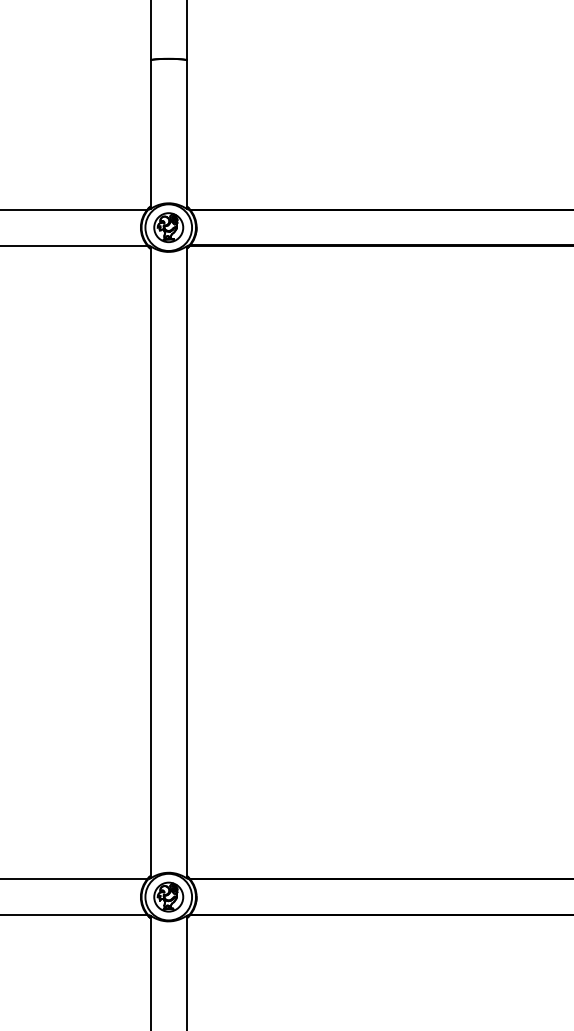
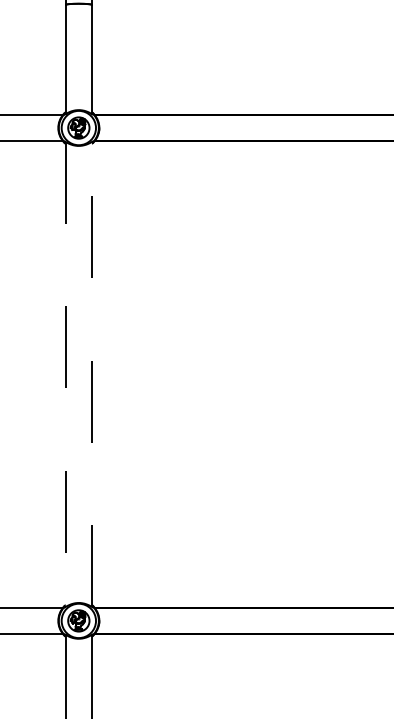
line: (150, 562) -> (65, 374), solid -> dashed
line: (186, 562) -> (91, 374), solid -> dashed

